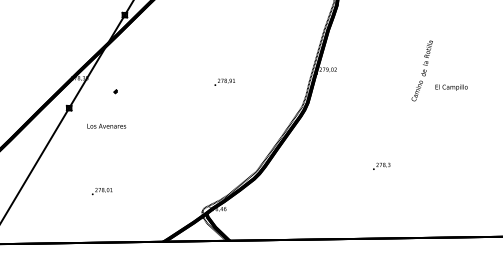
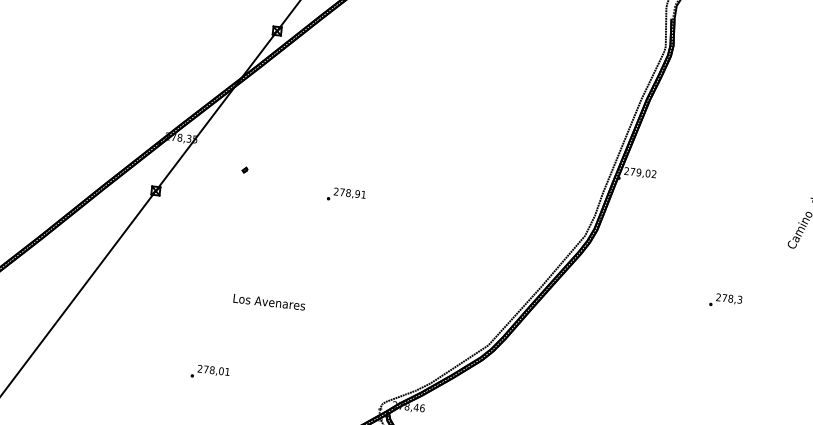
text: (224, 81) -> (346, 193), moved
text: (106, 125) -> (269, 300), moved
text: (381, 165) -> (725, 299), moved
text: (102, 191) -> (210, 372), moved

